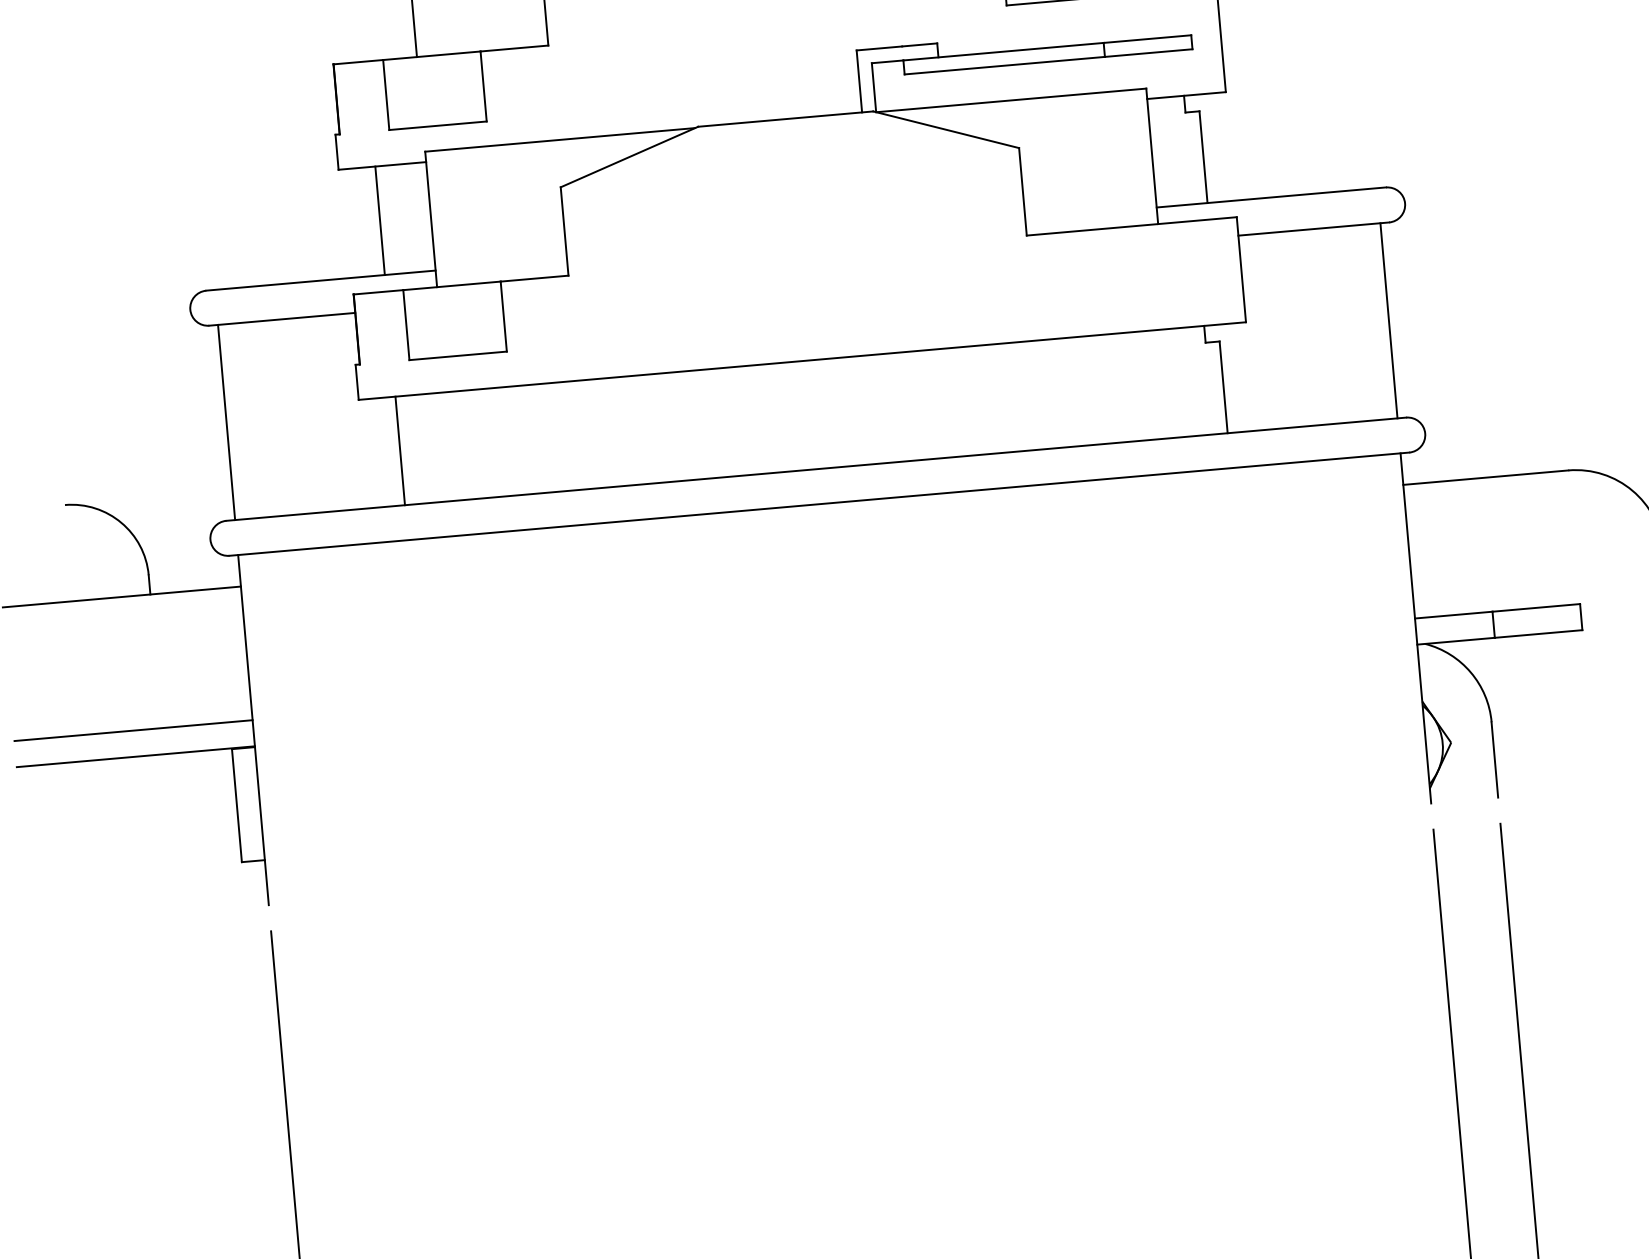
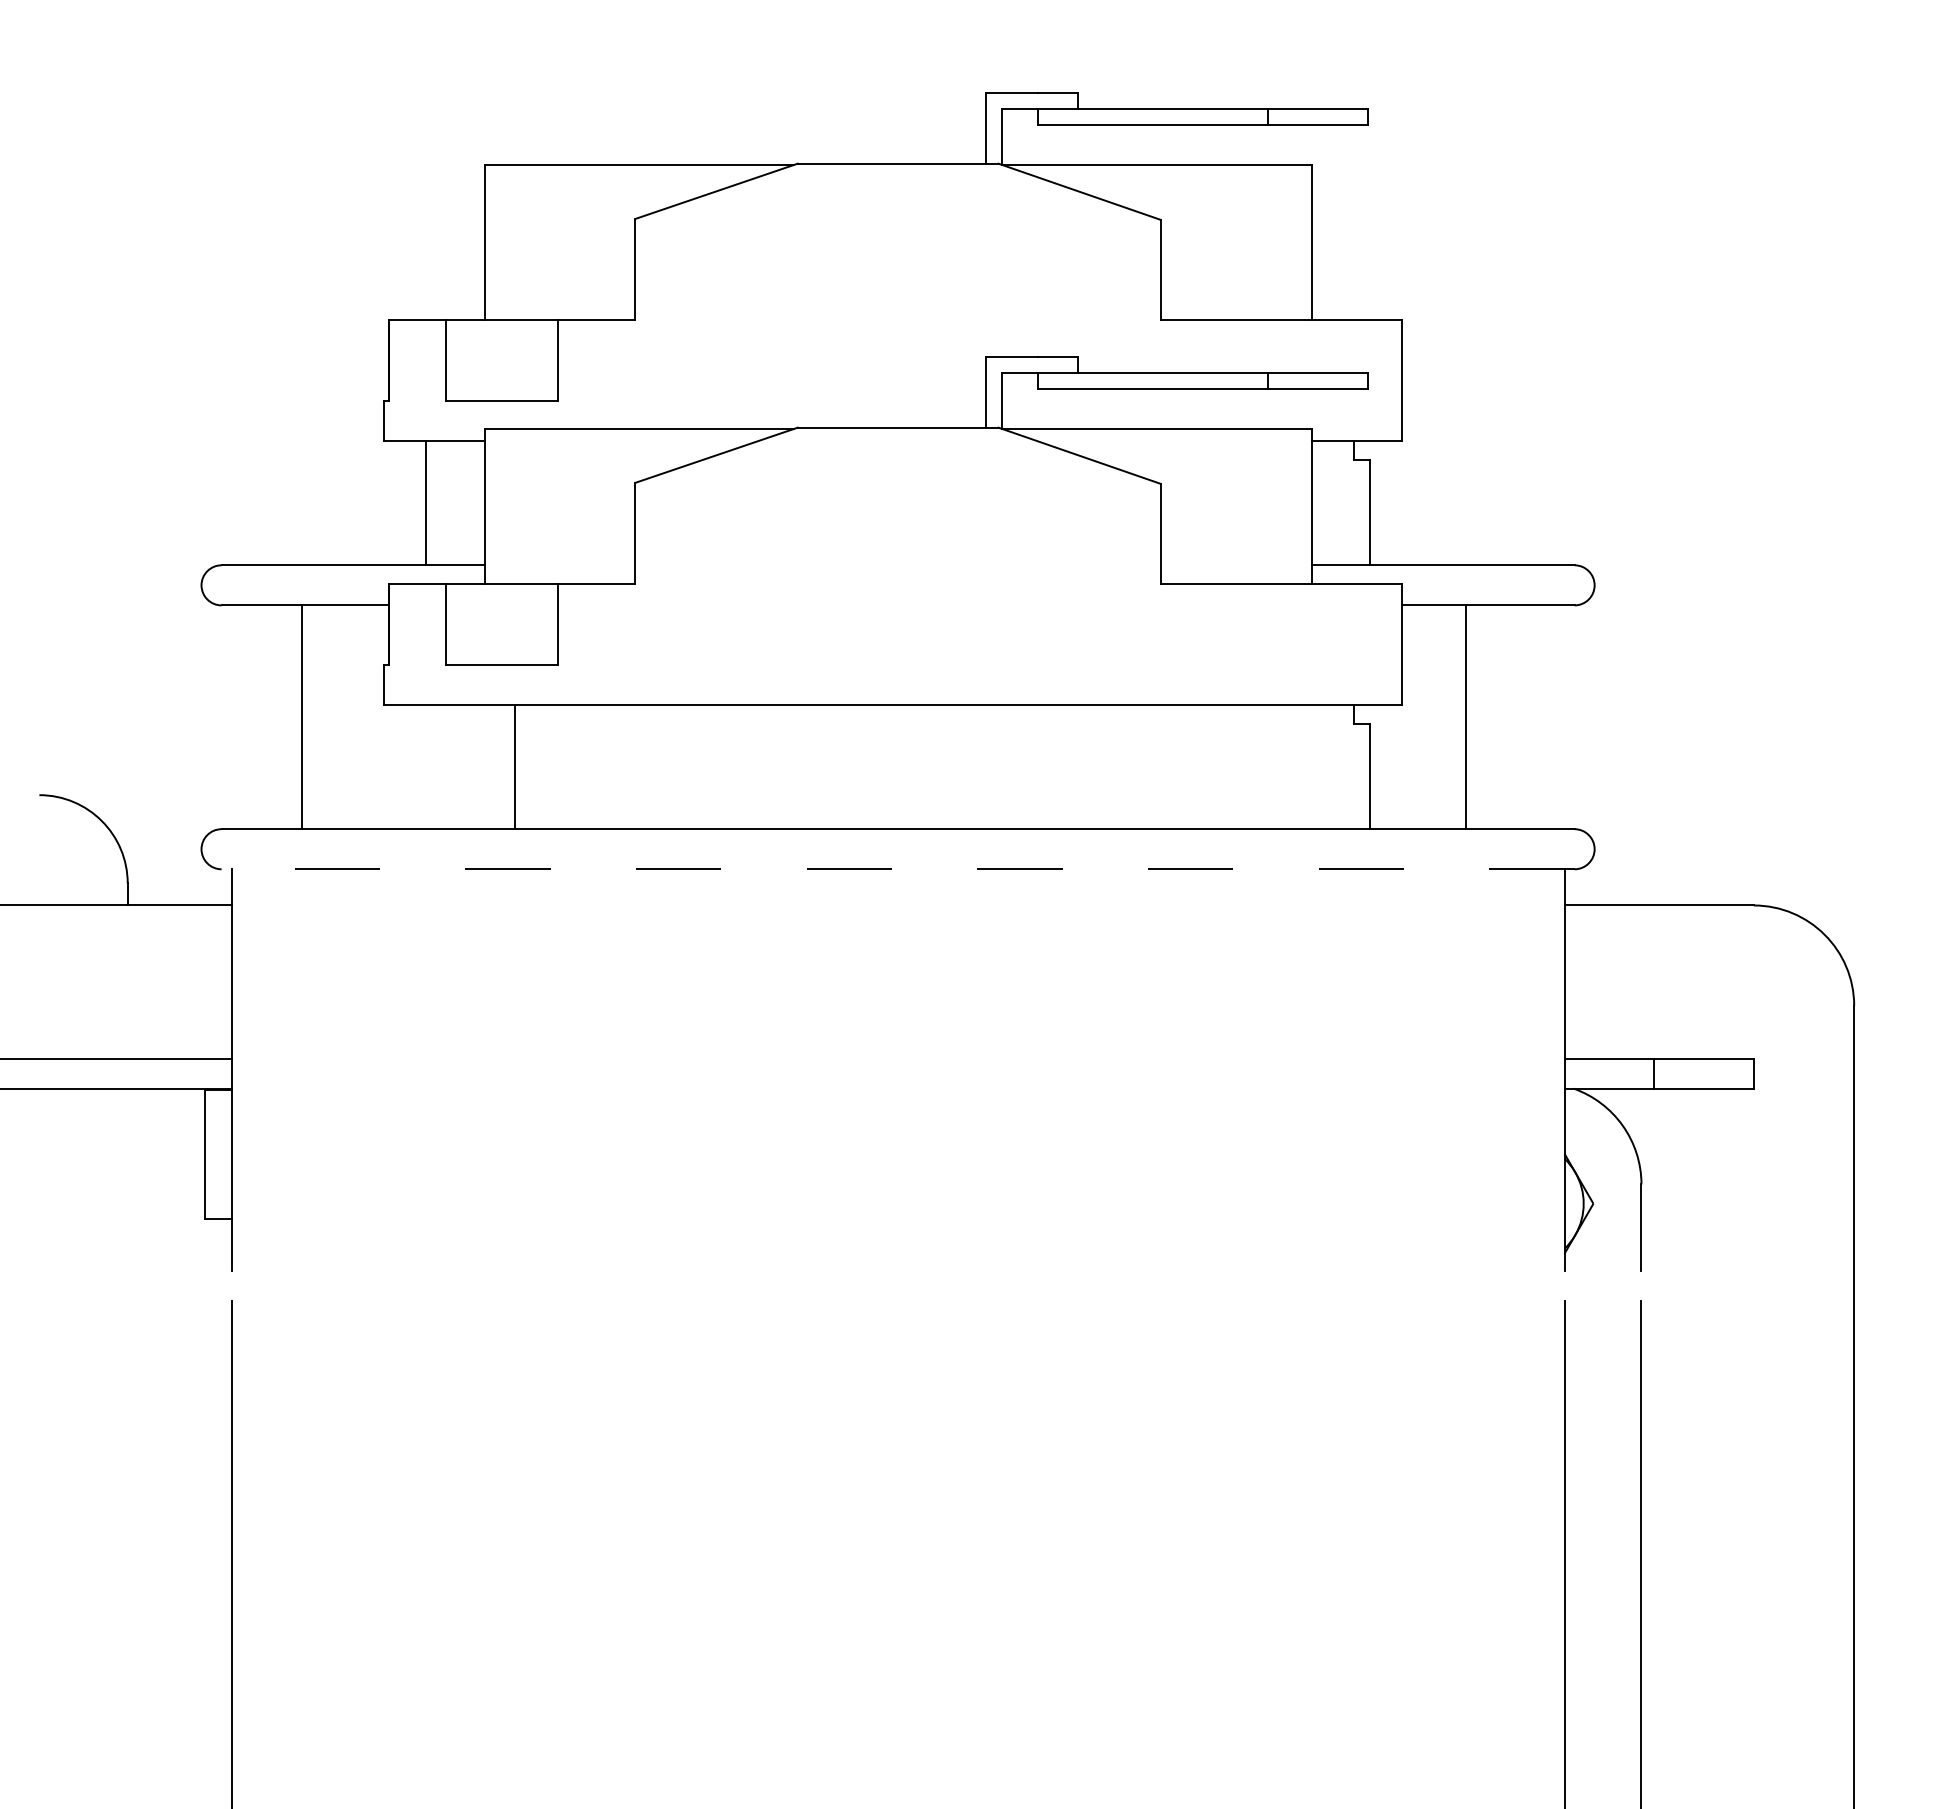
line: (1388, 320) -> (1465, 717), moved
line: (226, 422) -> (301, 717), moved
line: (400, 450) -> (515, 766), moved
line: (819, 504) -> (898, 869), solid -> dashed

